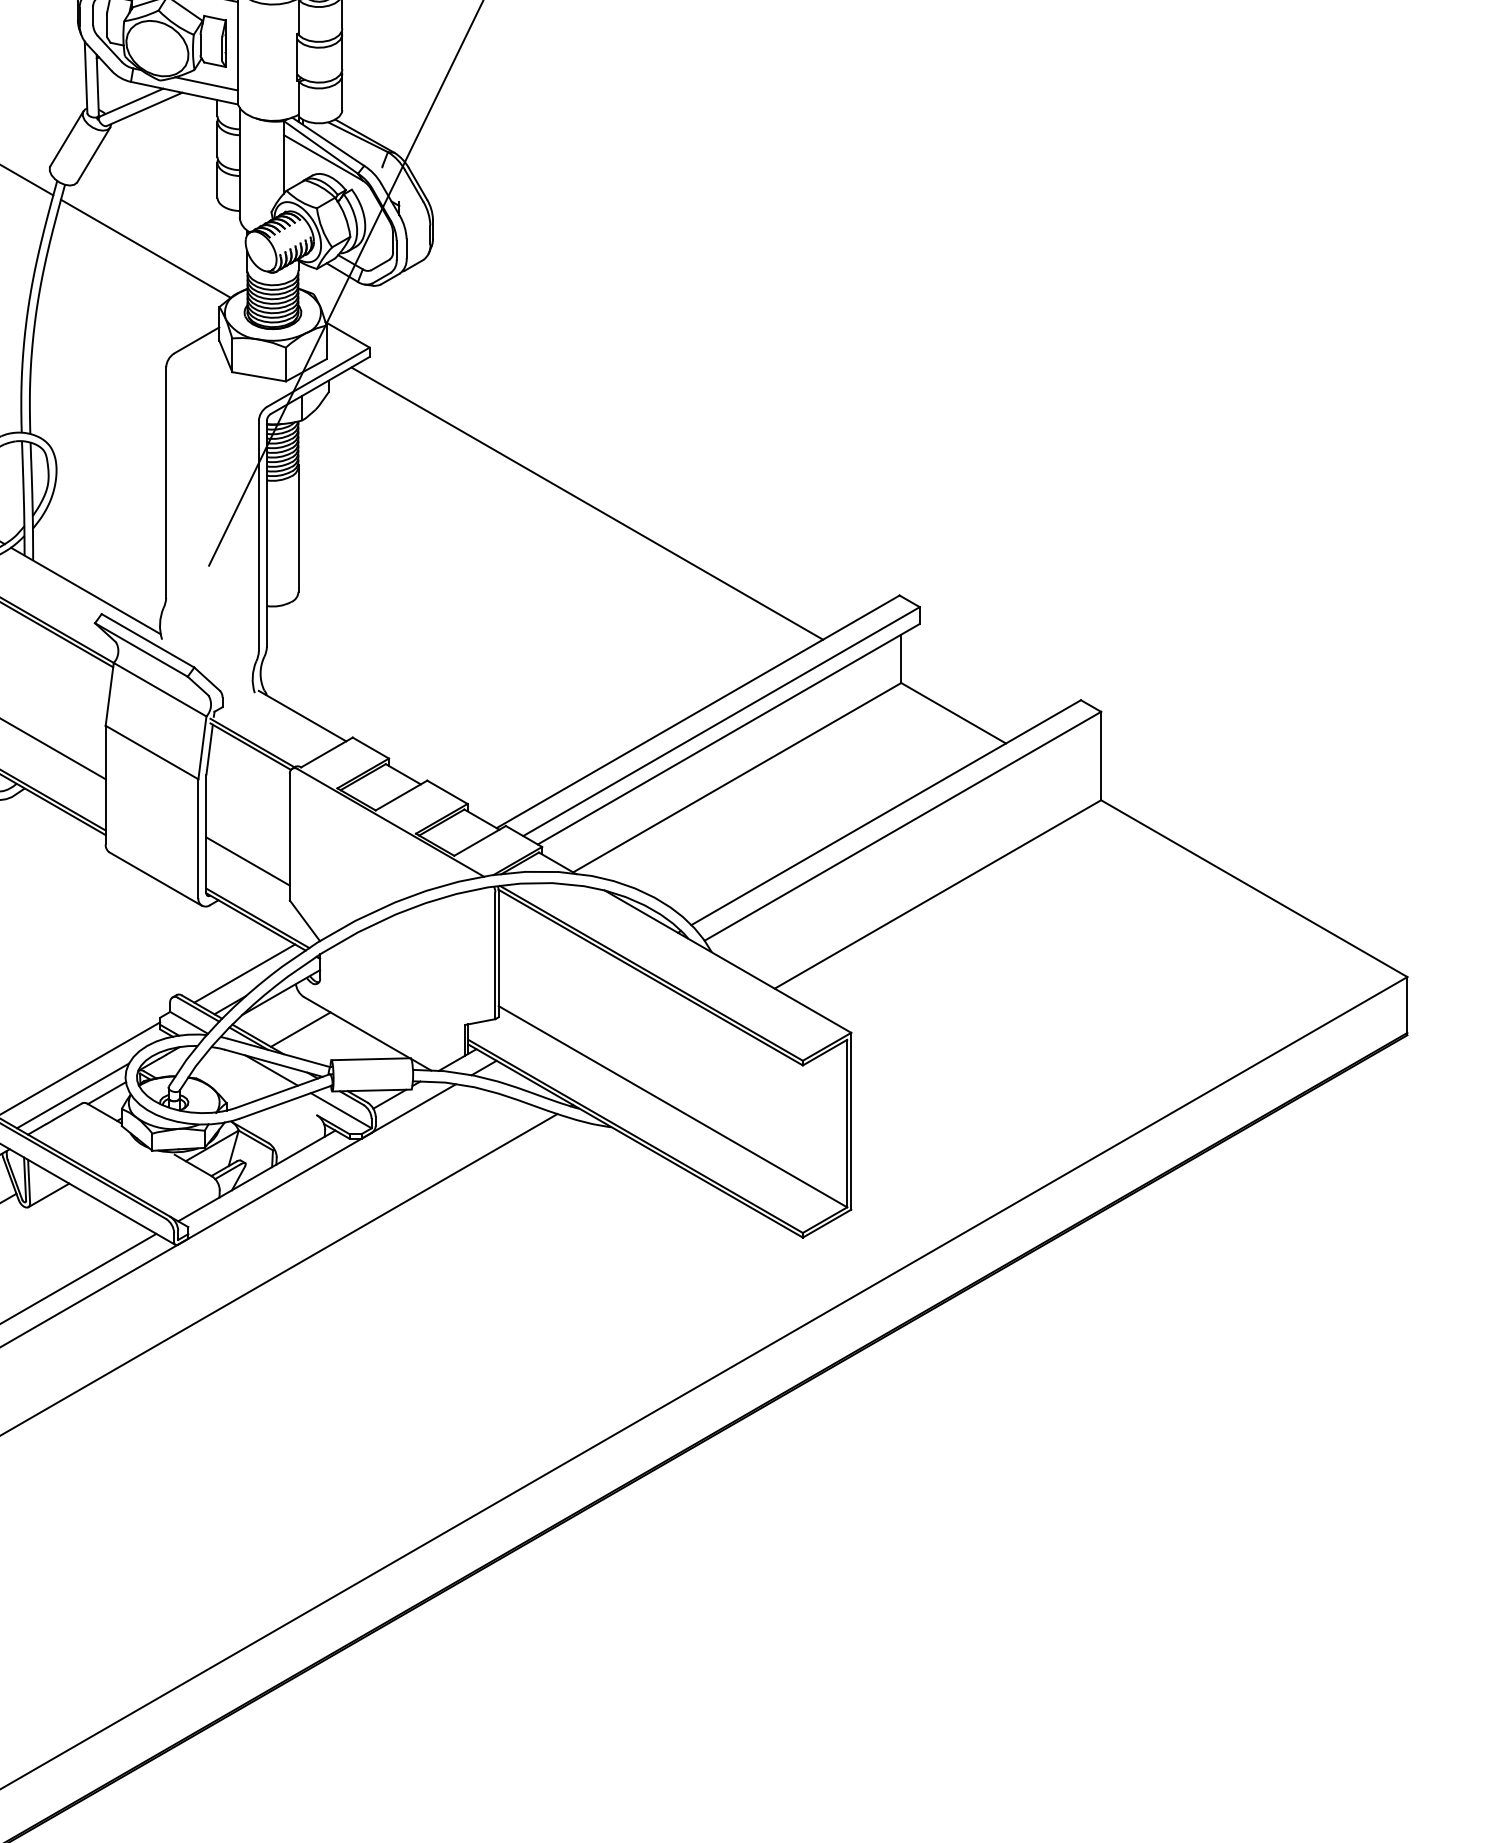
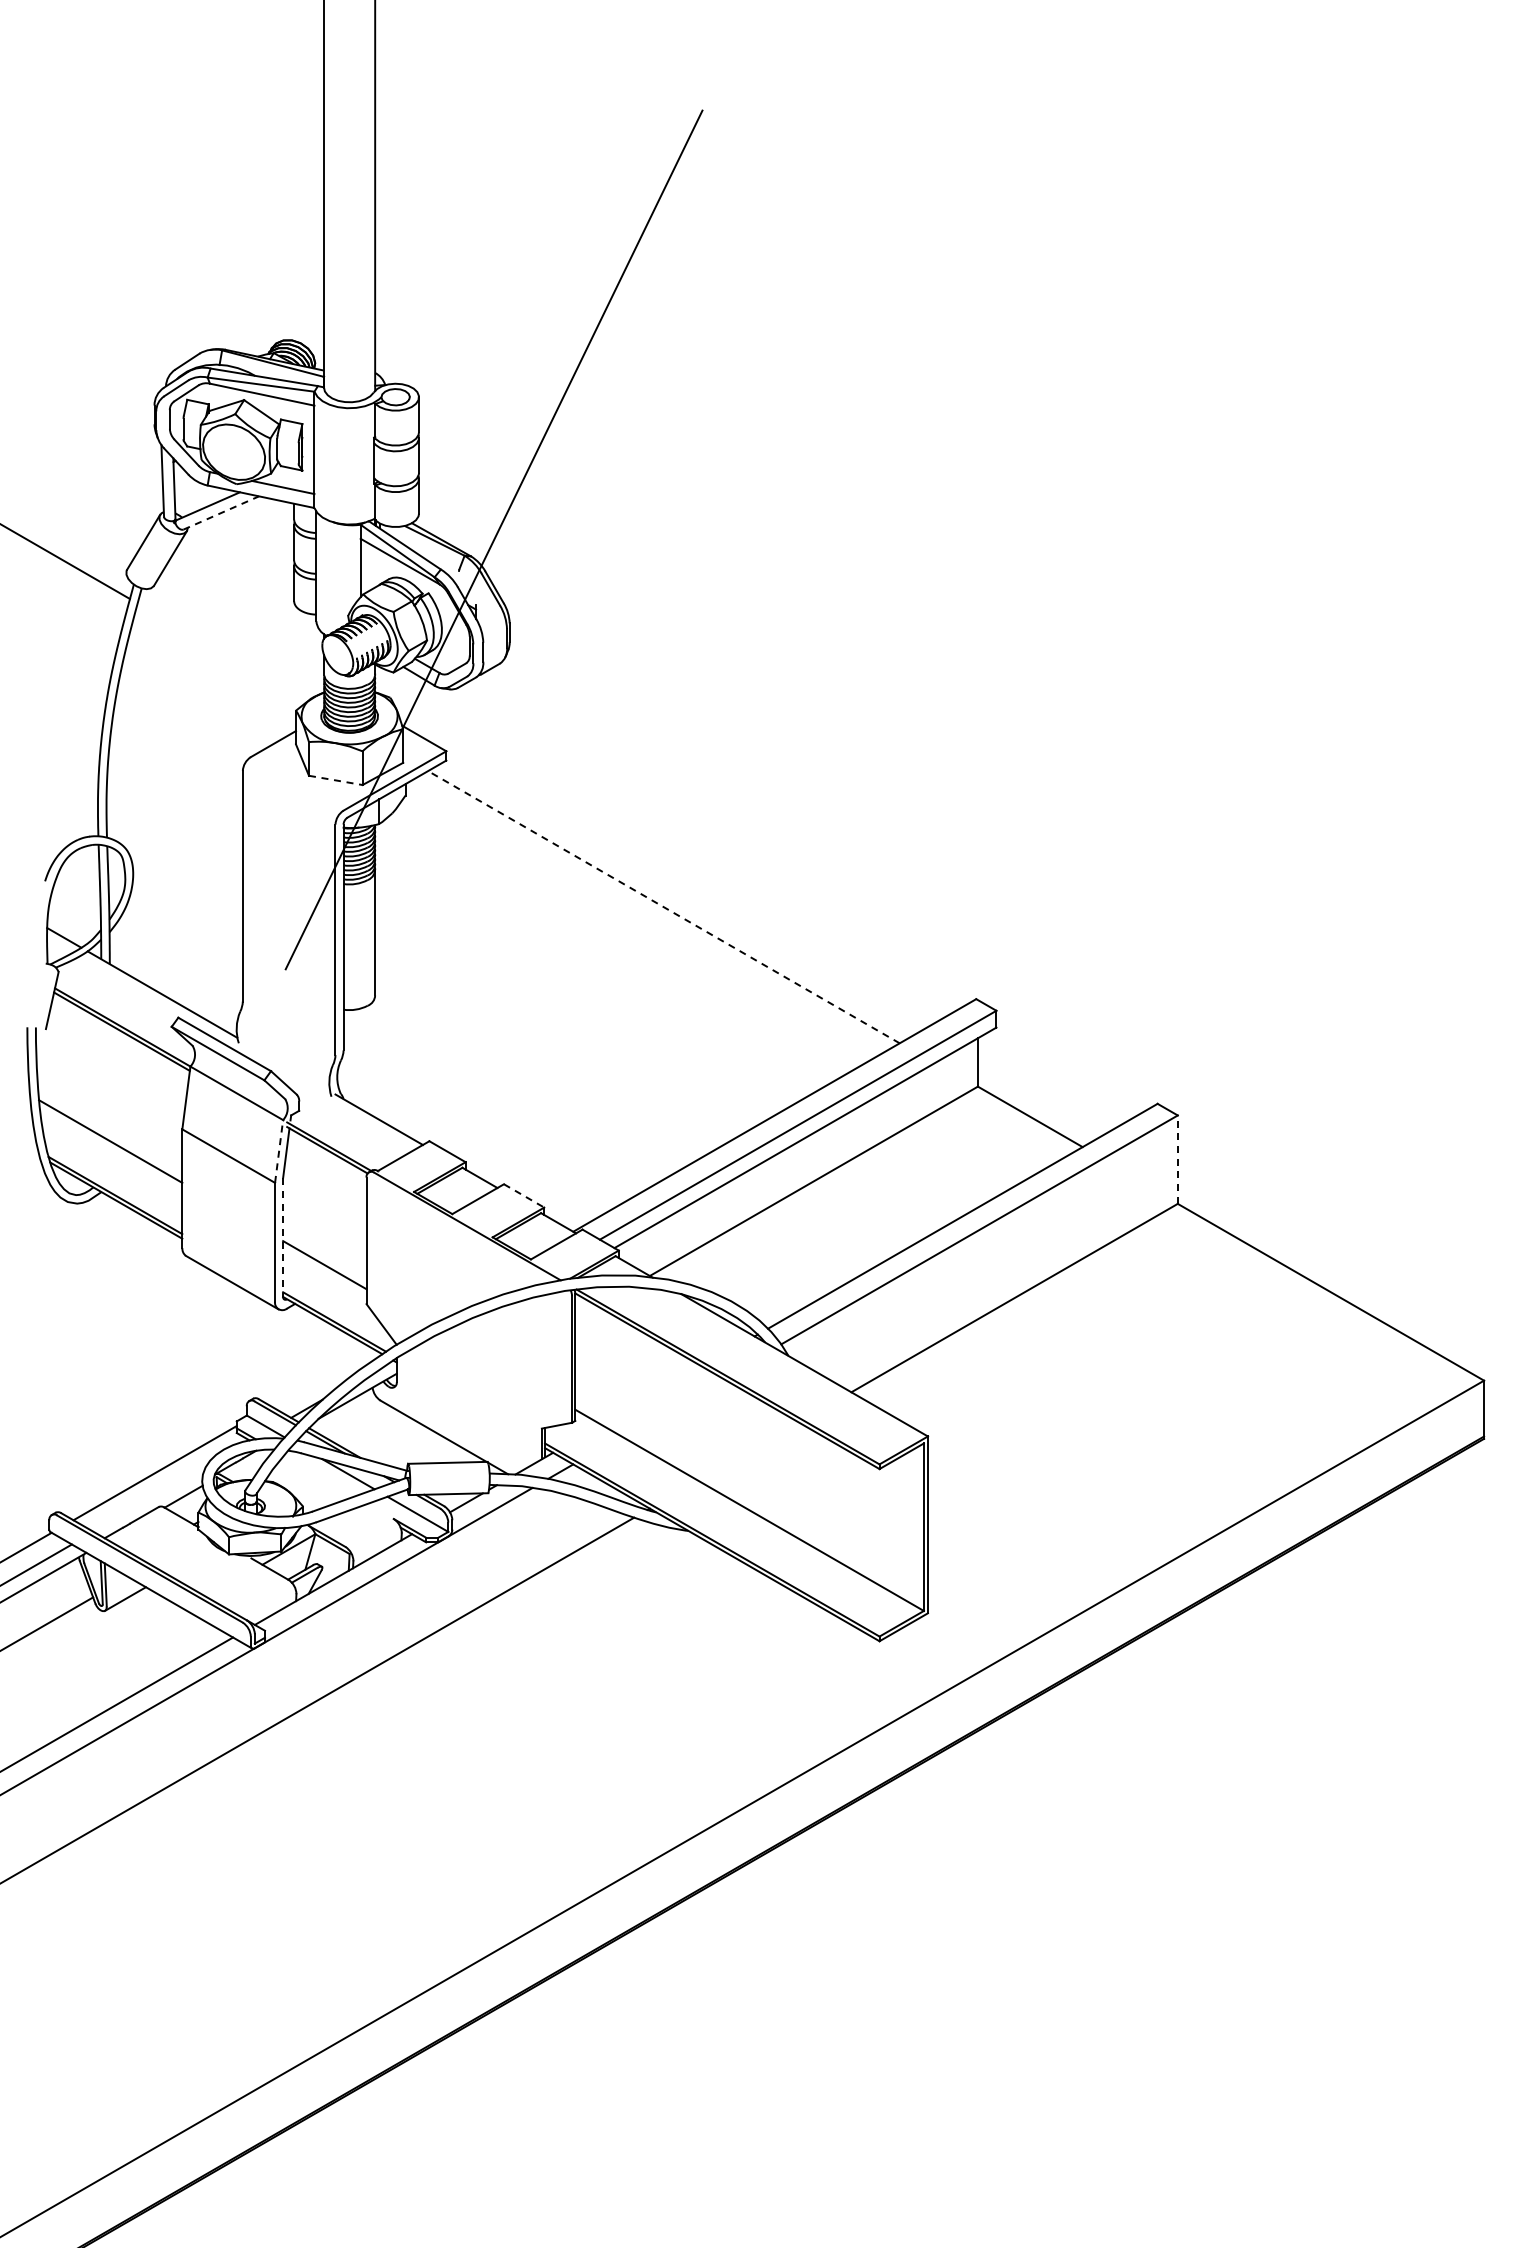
line: (144, 108) -> (221, 512), solid -> dashed
line: (145, 248) -> (222, 652), removed
line: (259, 376) -> (336, 780), solid -> dashed
line: (586, 502) -> (663, 906), solid -> dashed
line: (202, 747) -> (279, 1151), solid -> dashed
line: (1100, 755) -> (1177, 1159), solid -> dashed
line: (447, 792) -> (524, 1196), solid -> dashed
line: (206, 834) -> (283, 1238), solid -> dashed
line: (244, 973) -> (321, 1377), removed
line: (300, 1029) -> (377, 1433), removed
line: (72, 1095) -> (149, 1499), removed

